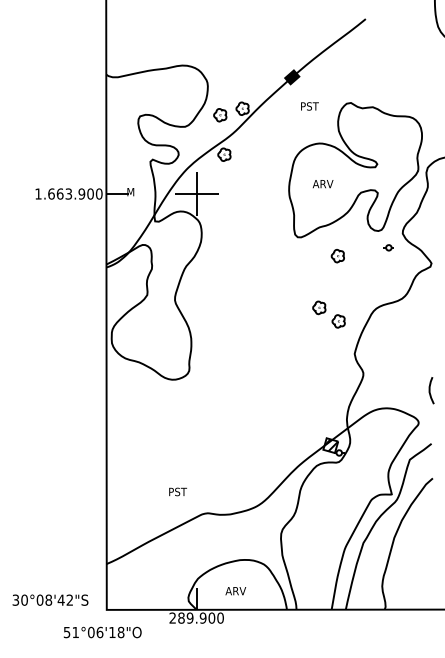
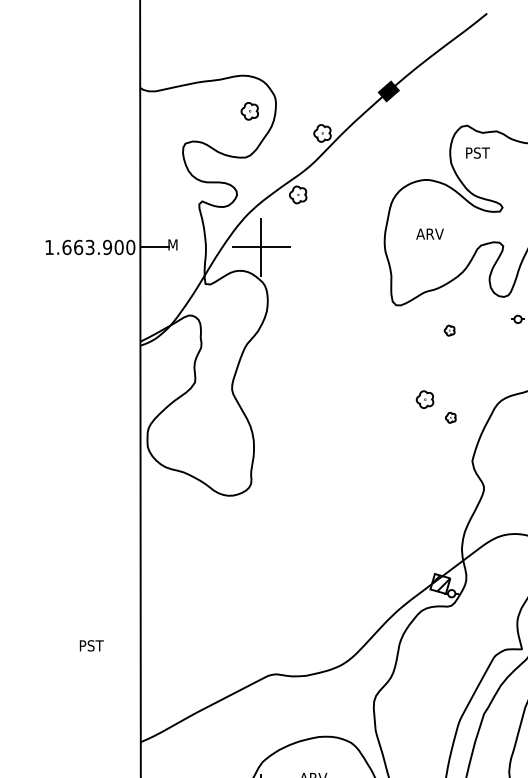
text: (309, 106) -> (477, 153), moved
part: (220, 115) -> (250, 111), moved
part: (337, 256) -> (449, 330), size x0.6
part: (338, 321) -> (450, 417), size x0.6
text: (177, 491) -> (91, 645), moved

